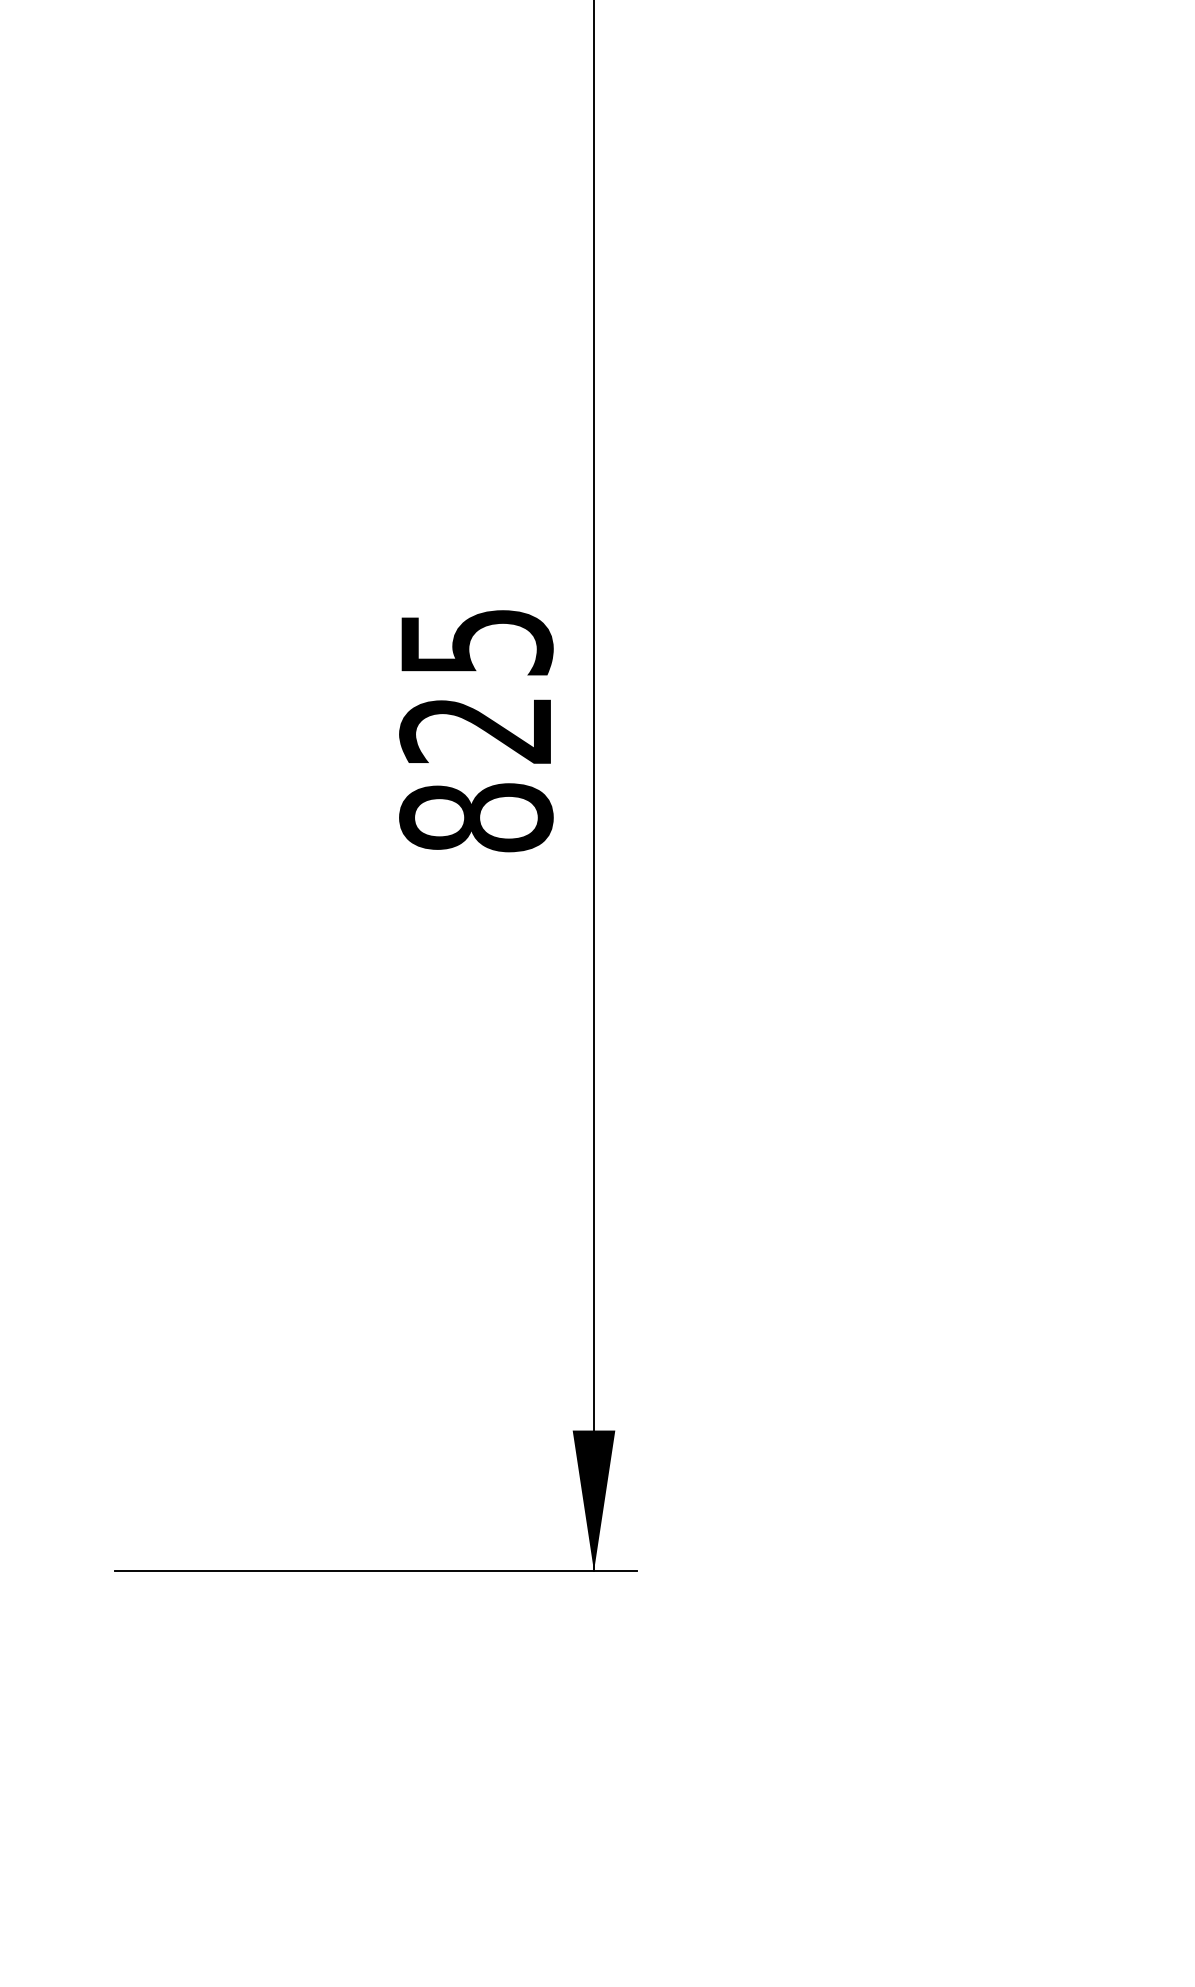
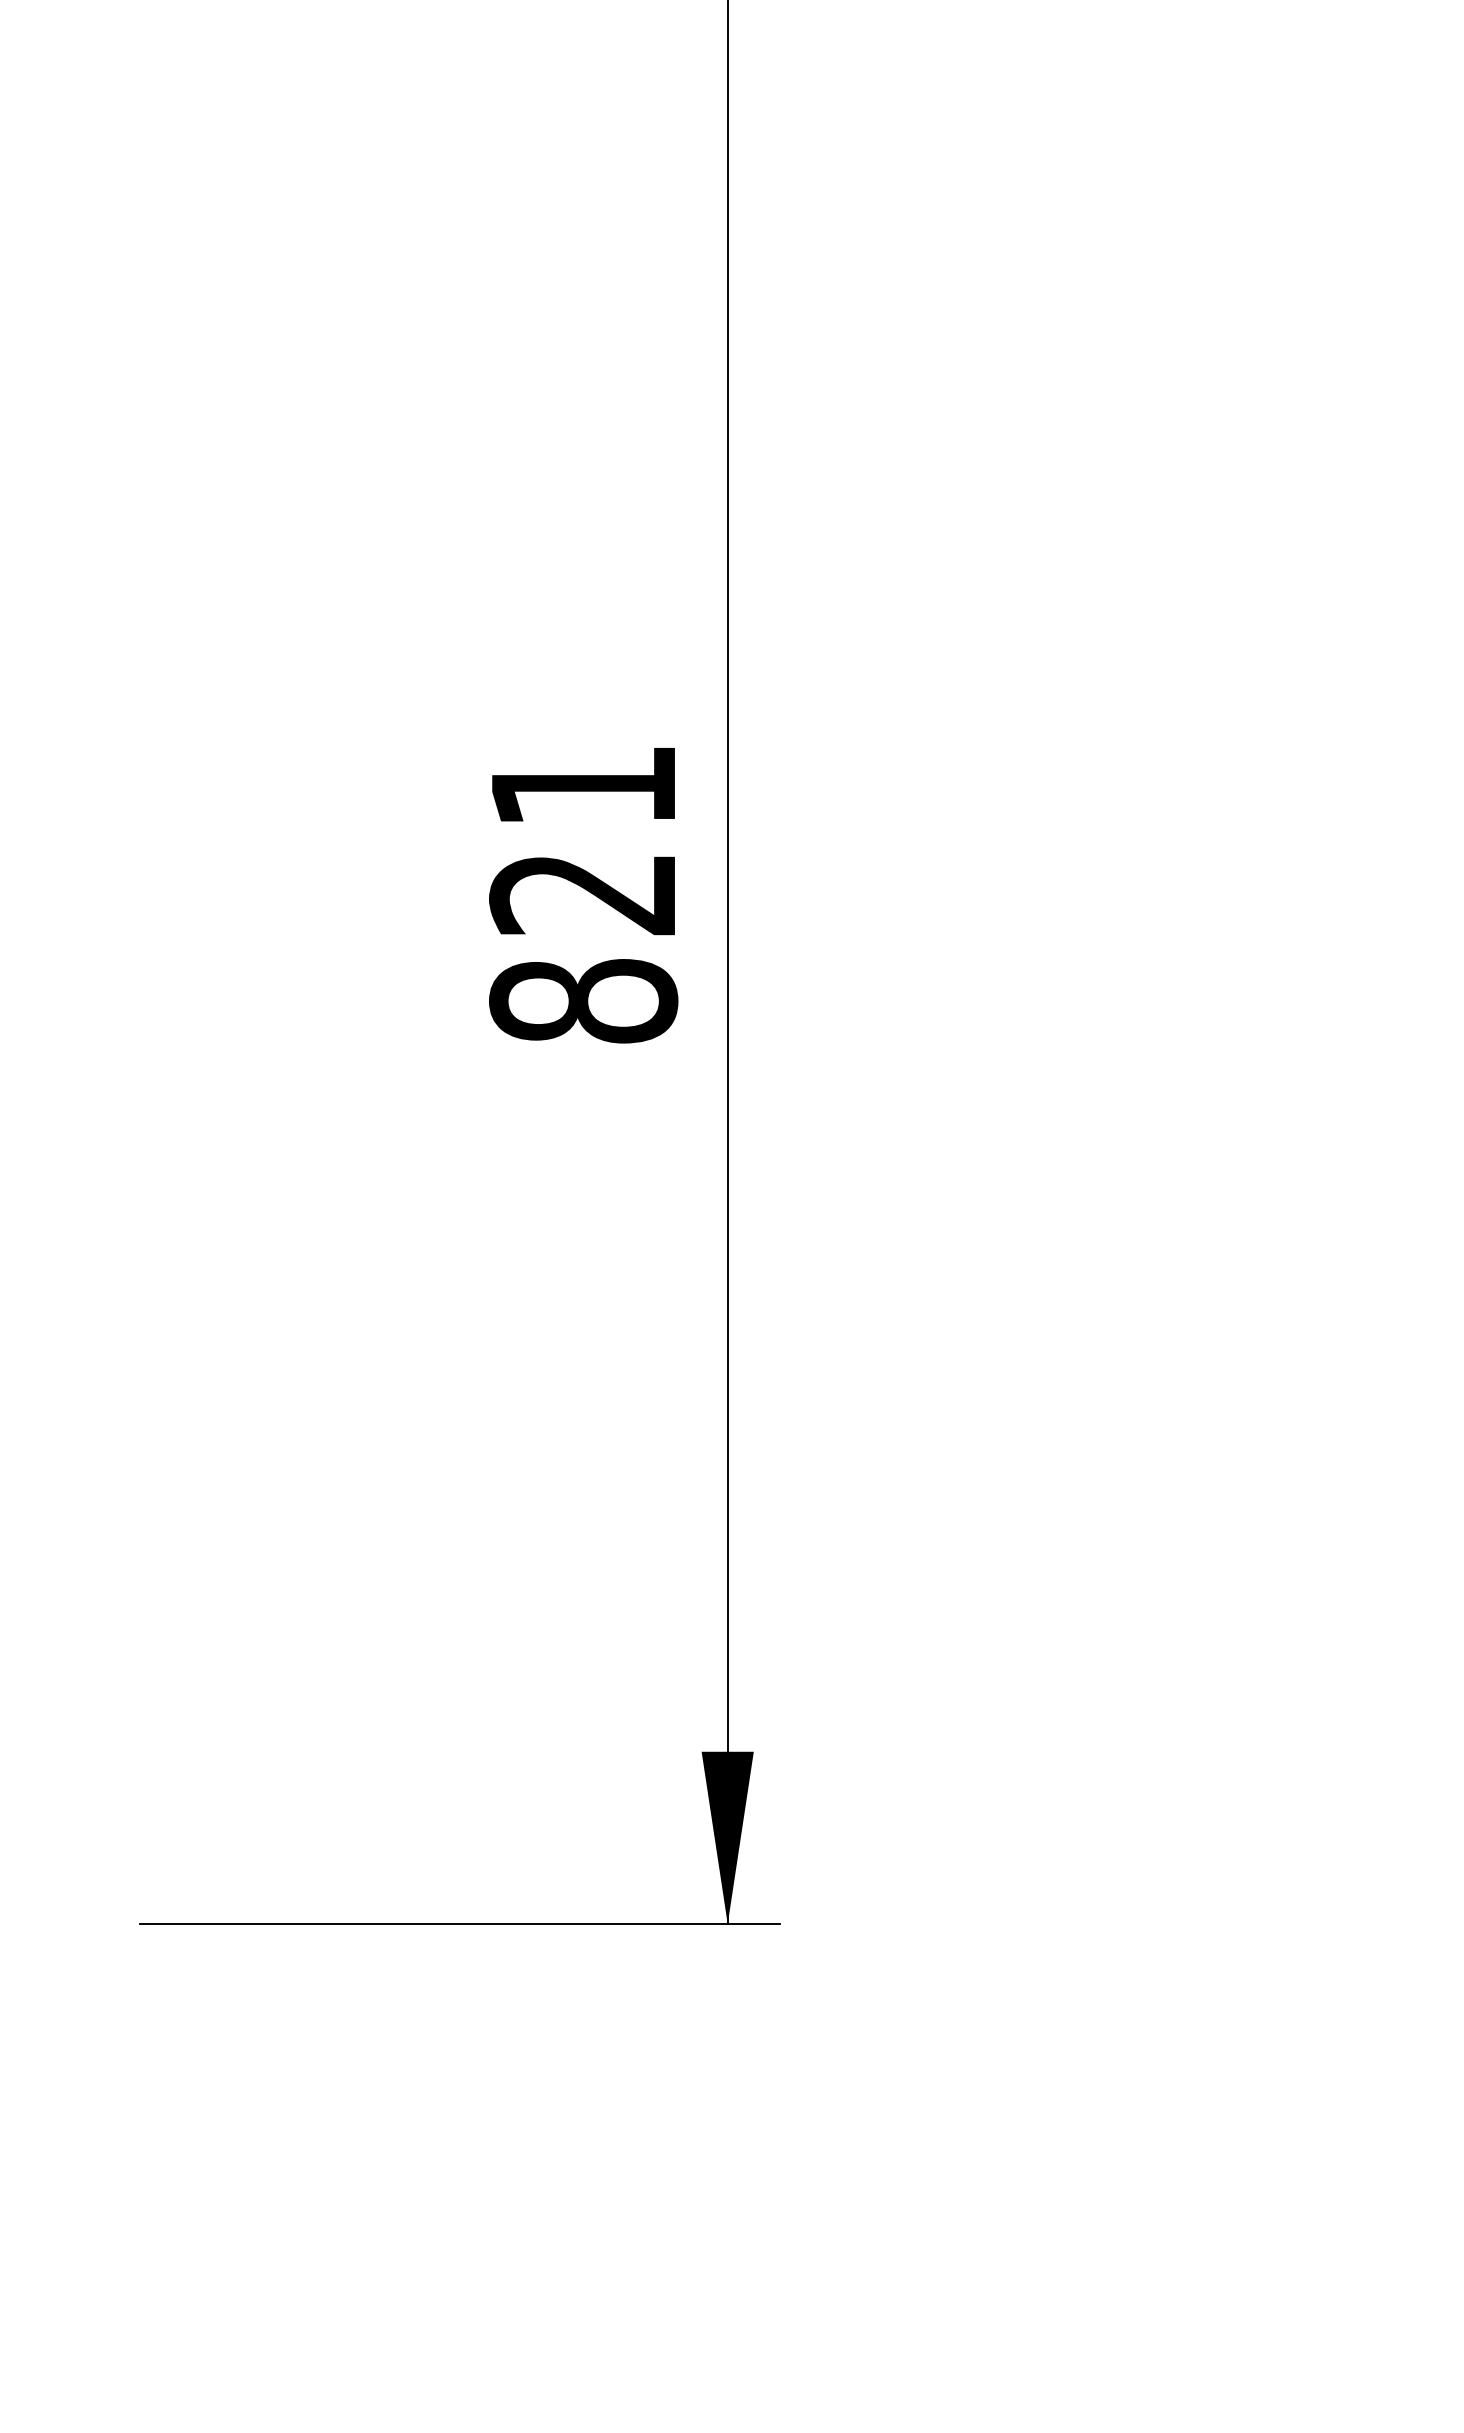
text: (477, 642) -> (585, 786), 825 -> 821

